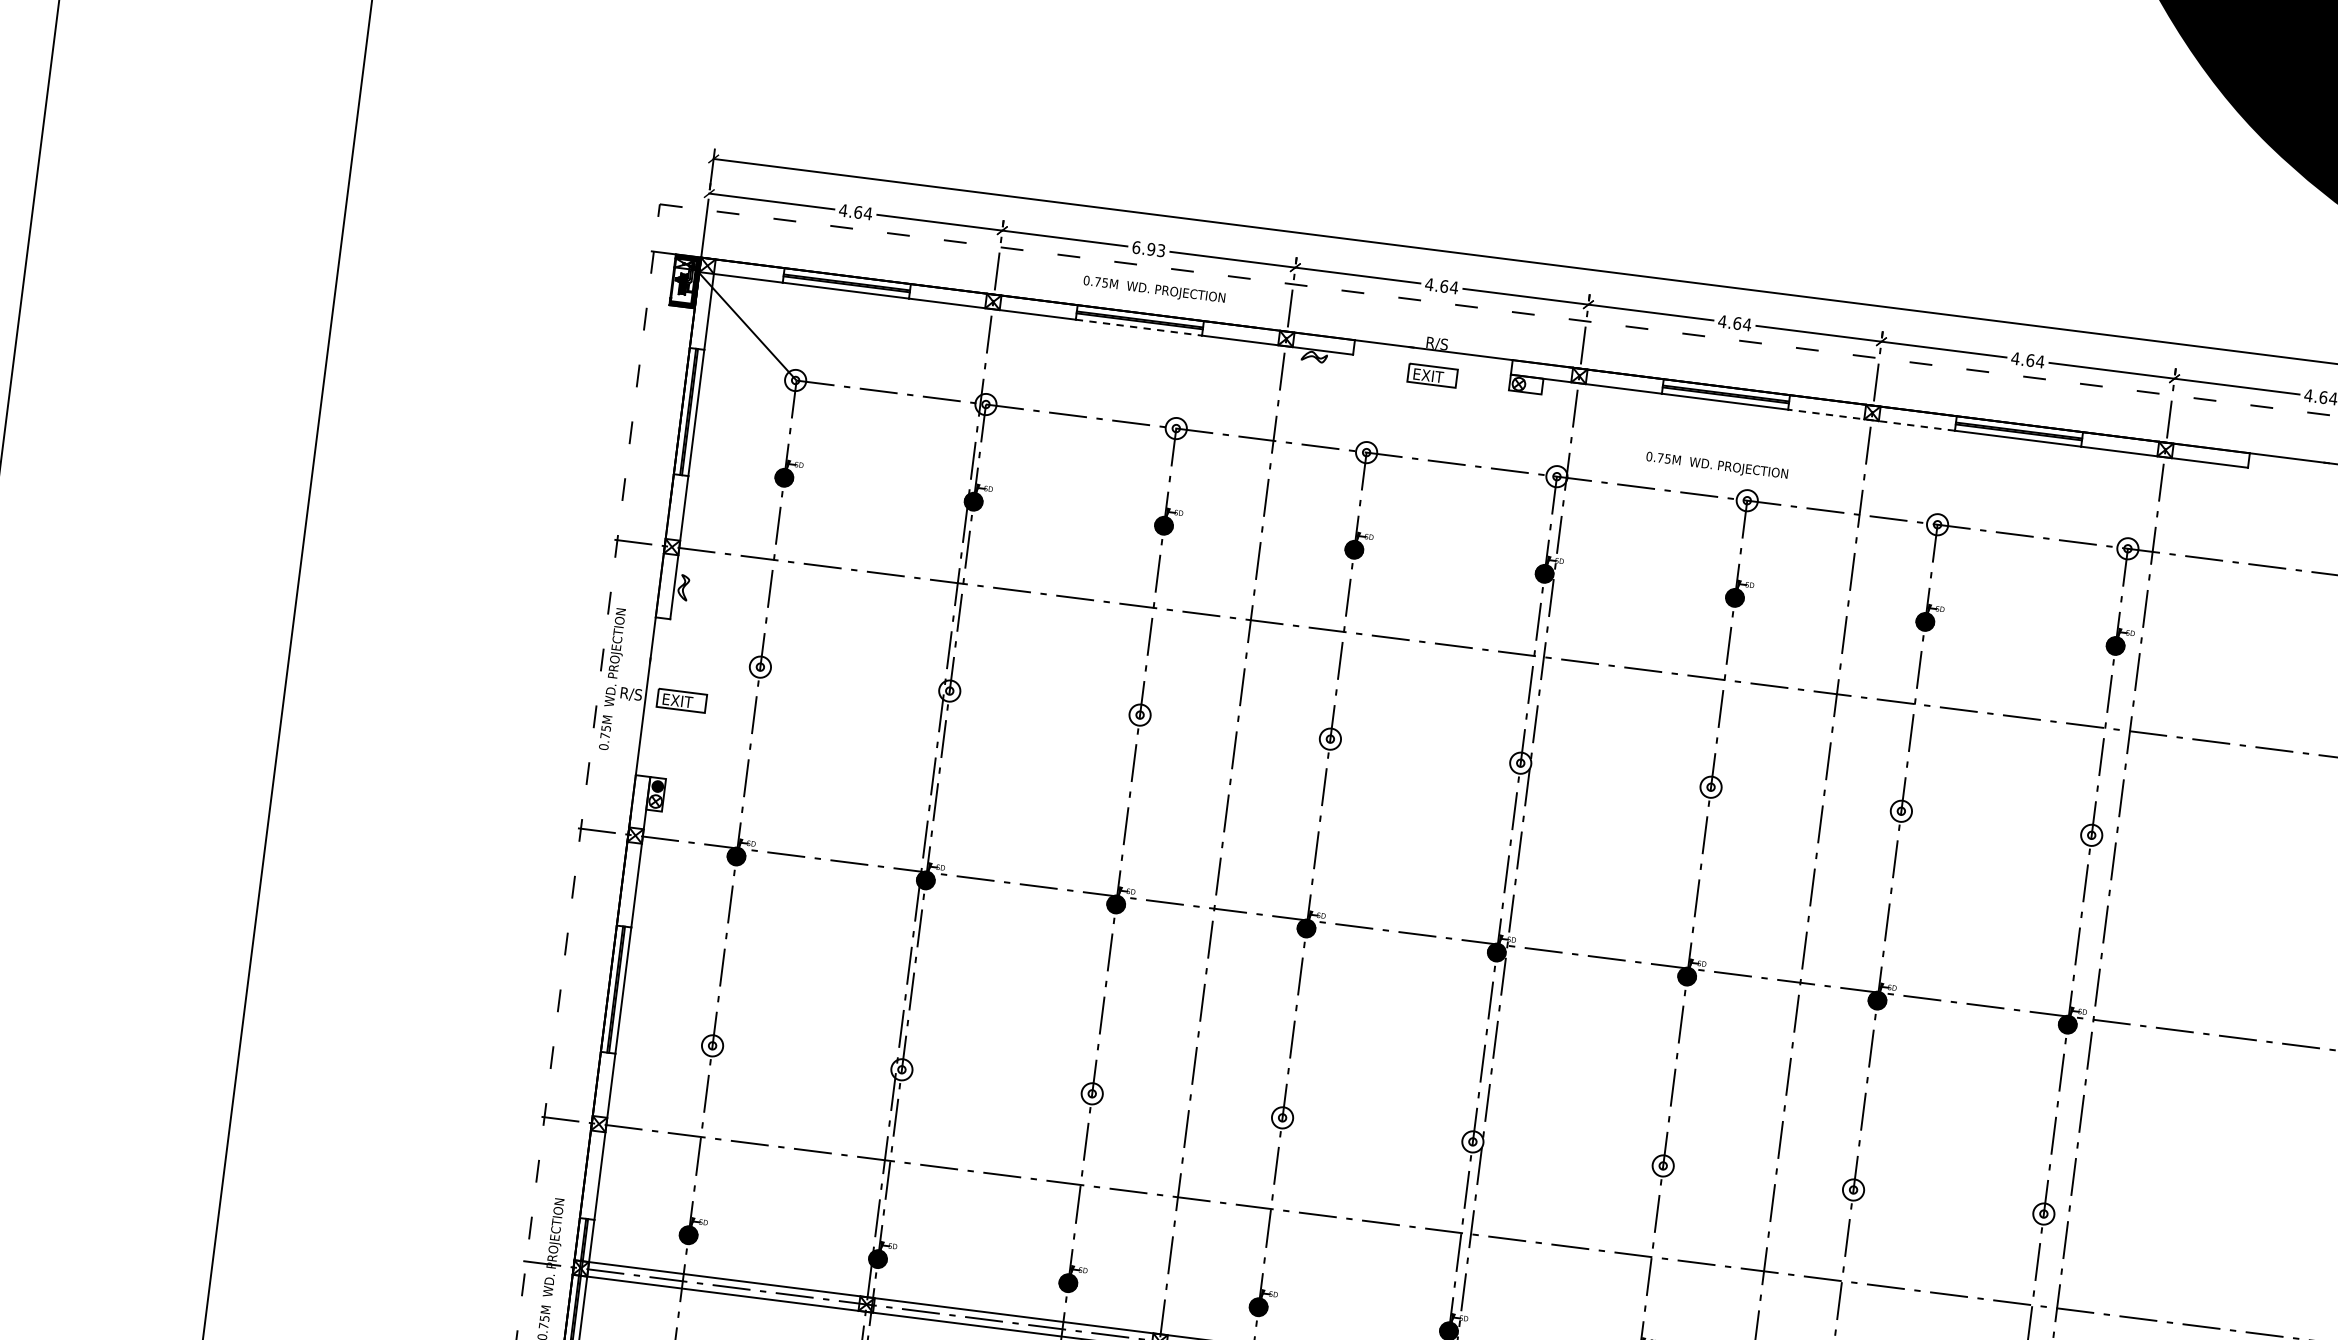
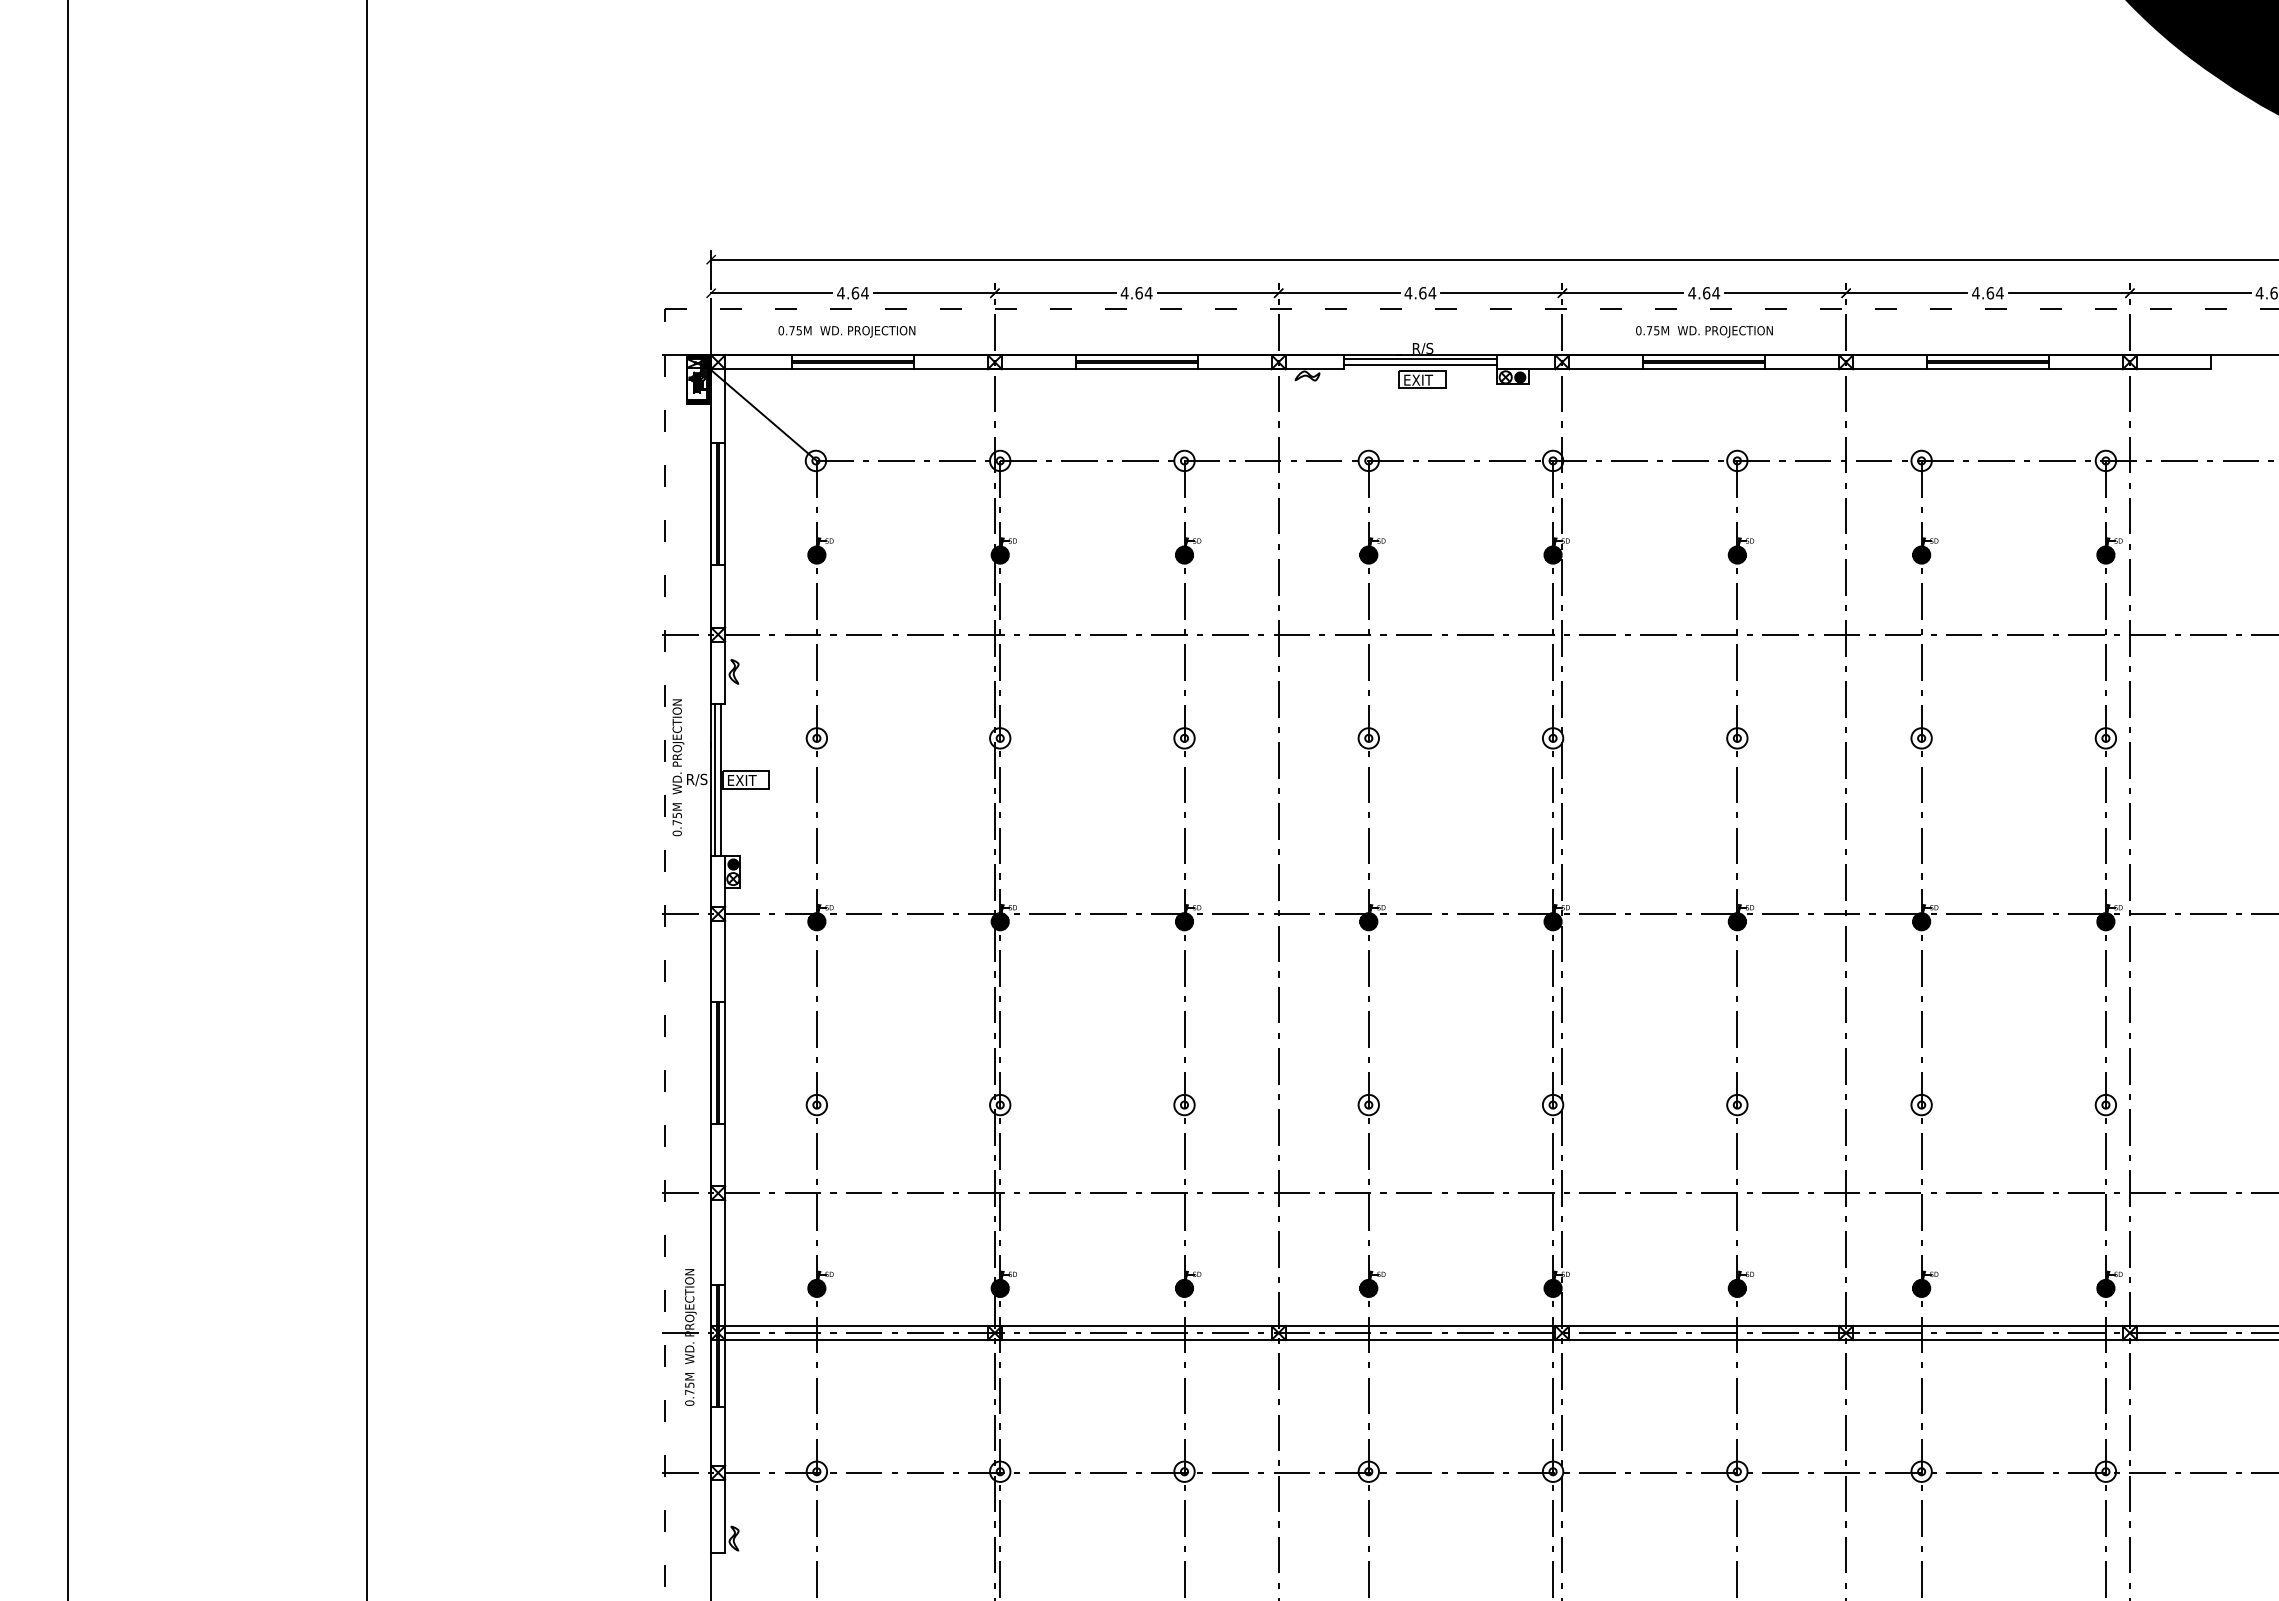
text: (1148, 249) -> (1136, 293), 6.93 -> 4.64
text: (1153, 289) -> (846, 331), moved
line: (1139, 327) -> (1137, 369), dashed -> solid
line: (1433, 354) -> (1420, 359), added
line: (1432, 360) -> (1420, 365), added
fill: (1534, 386) -> (1520, 377), added
line: (1871, 420) -> (1846, 369), dashed -> solid
text: (1717, 466) -> (1704, 331), moved
line: (650, 696) -> (715, 779), added
line: (656, 697) -> (721, 779), added

